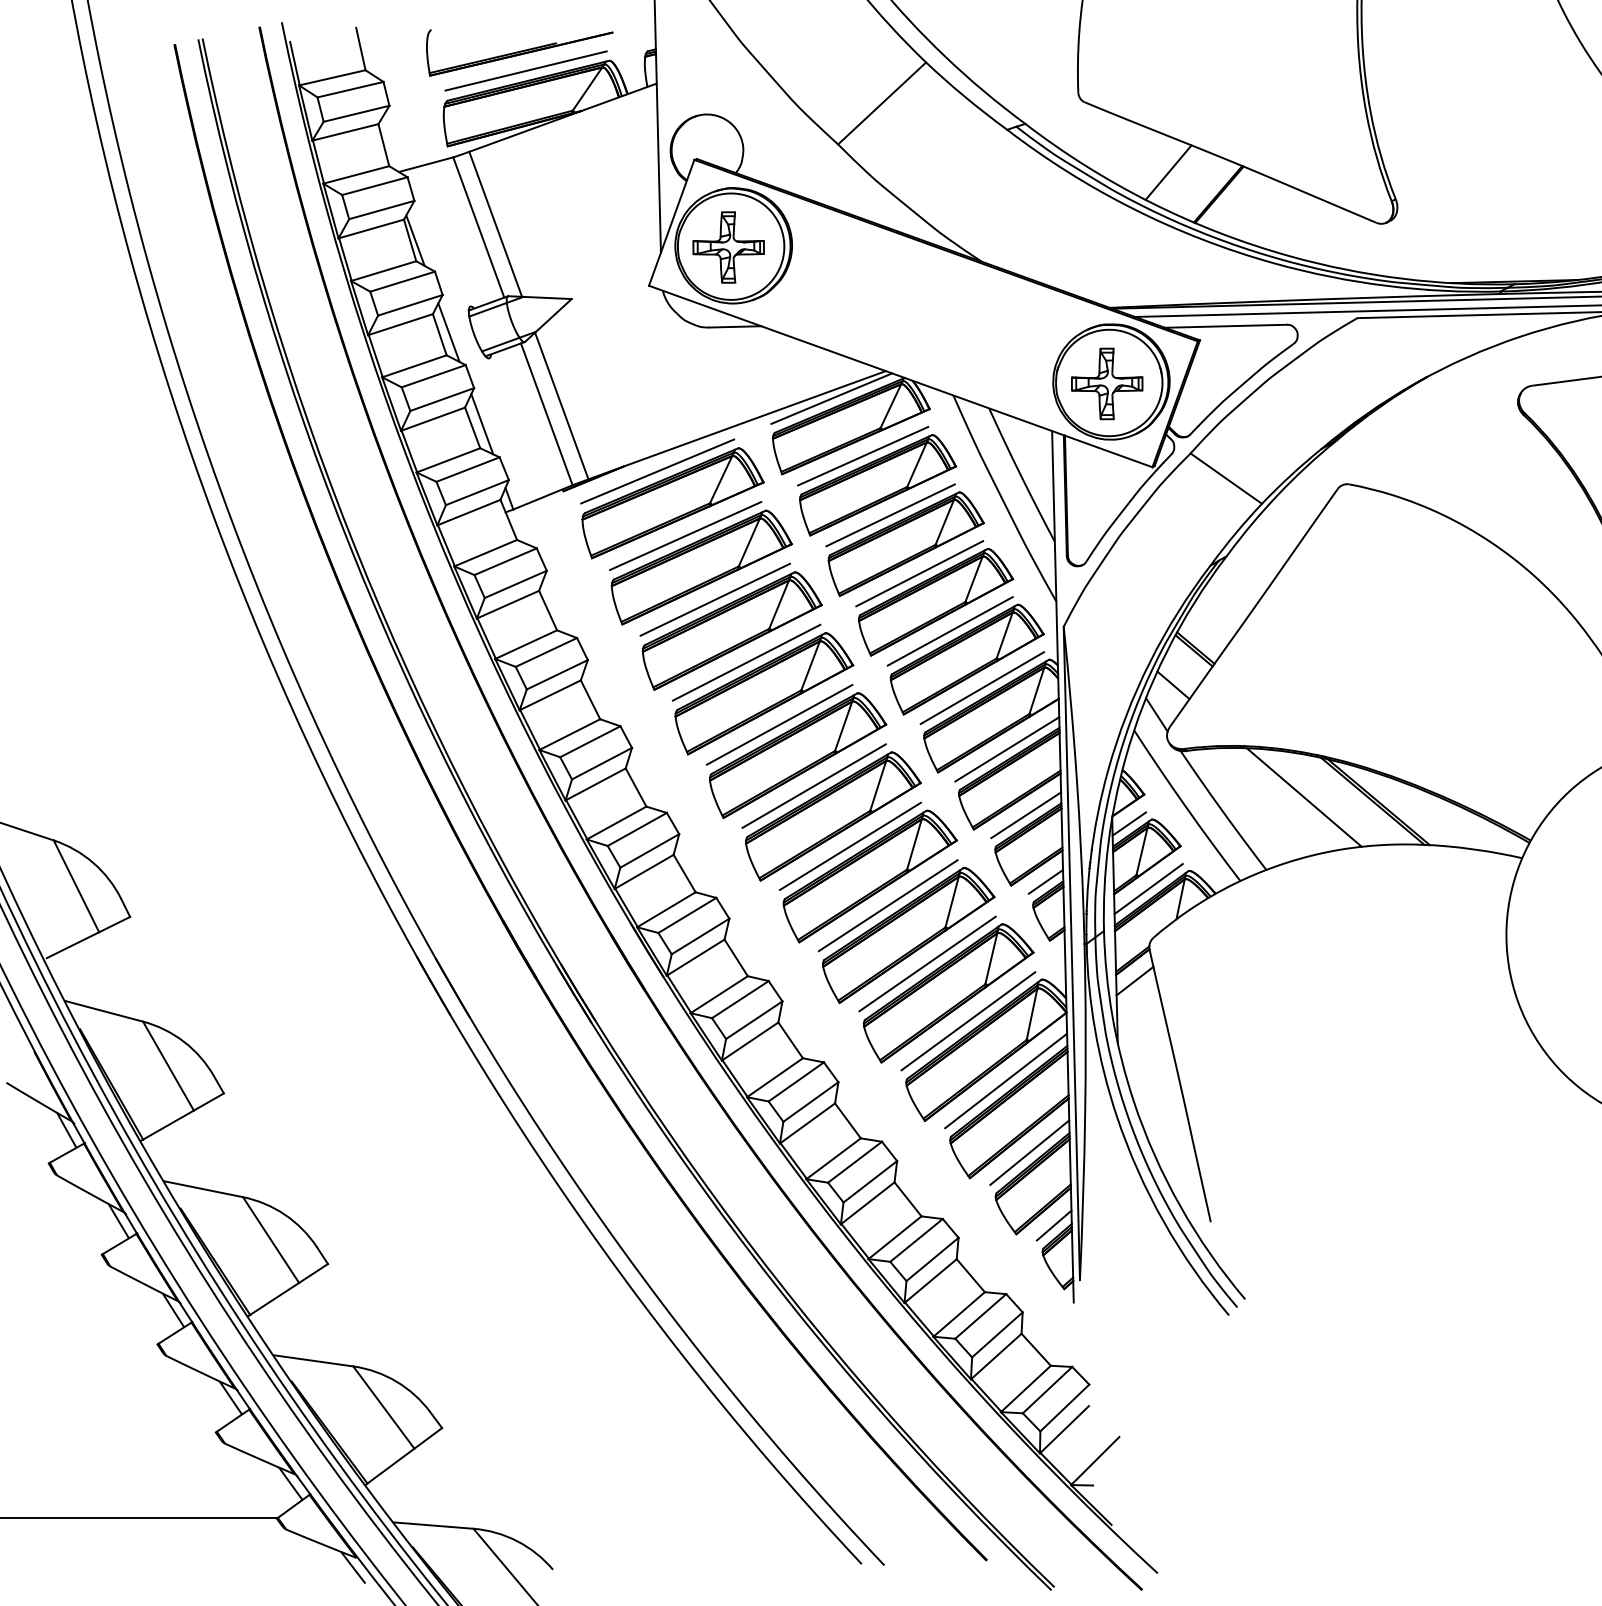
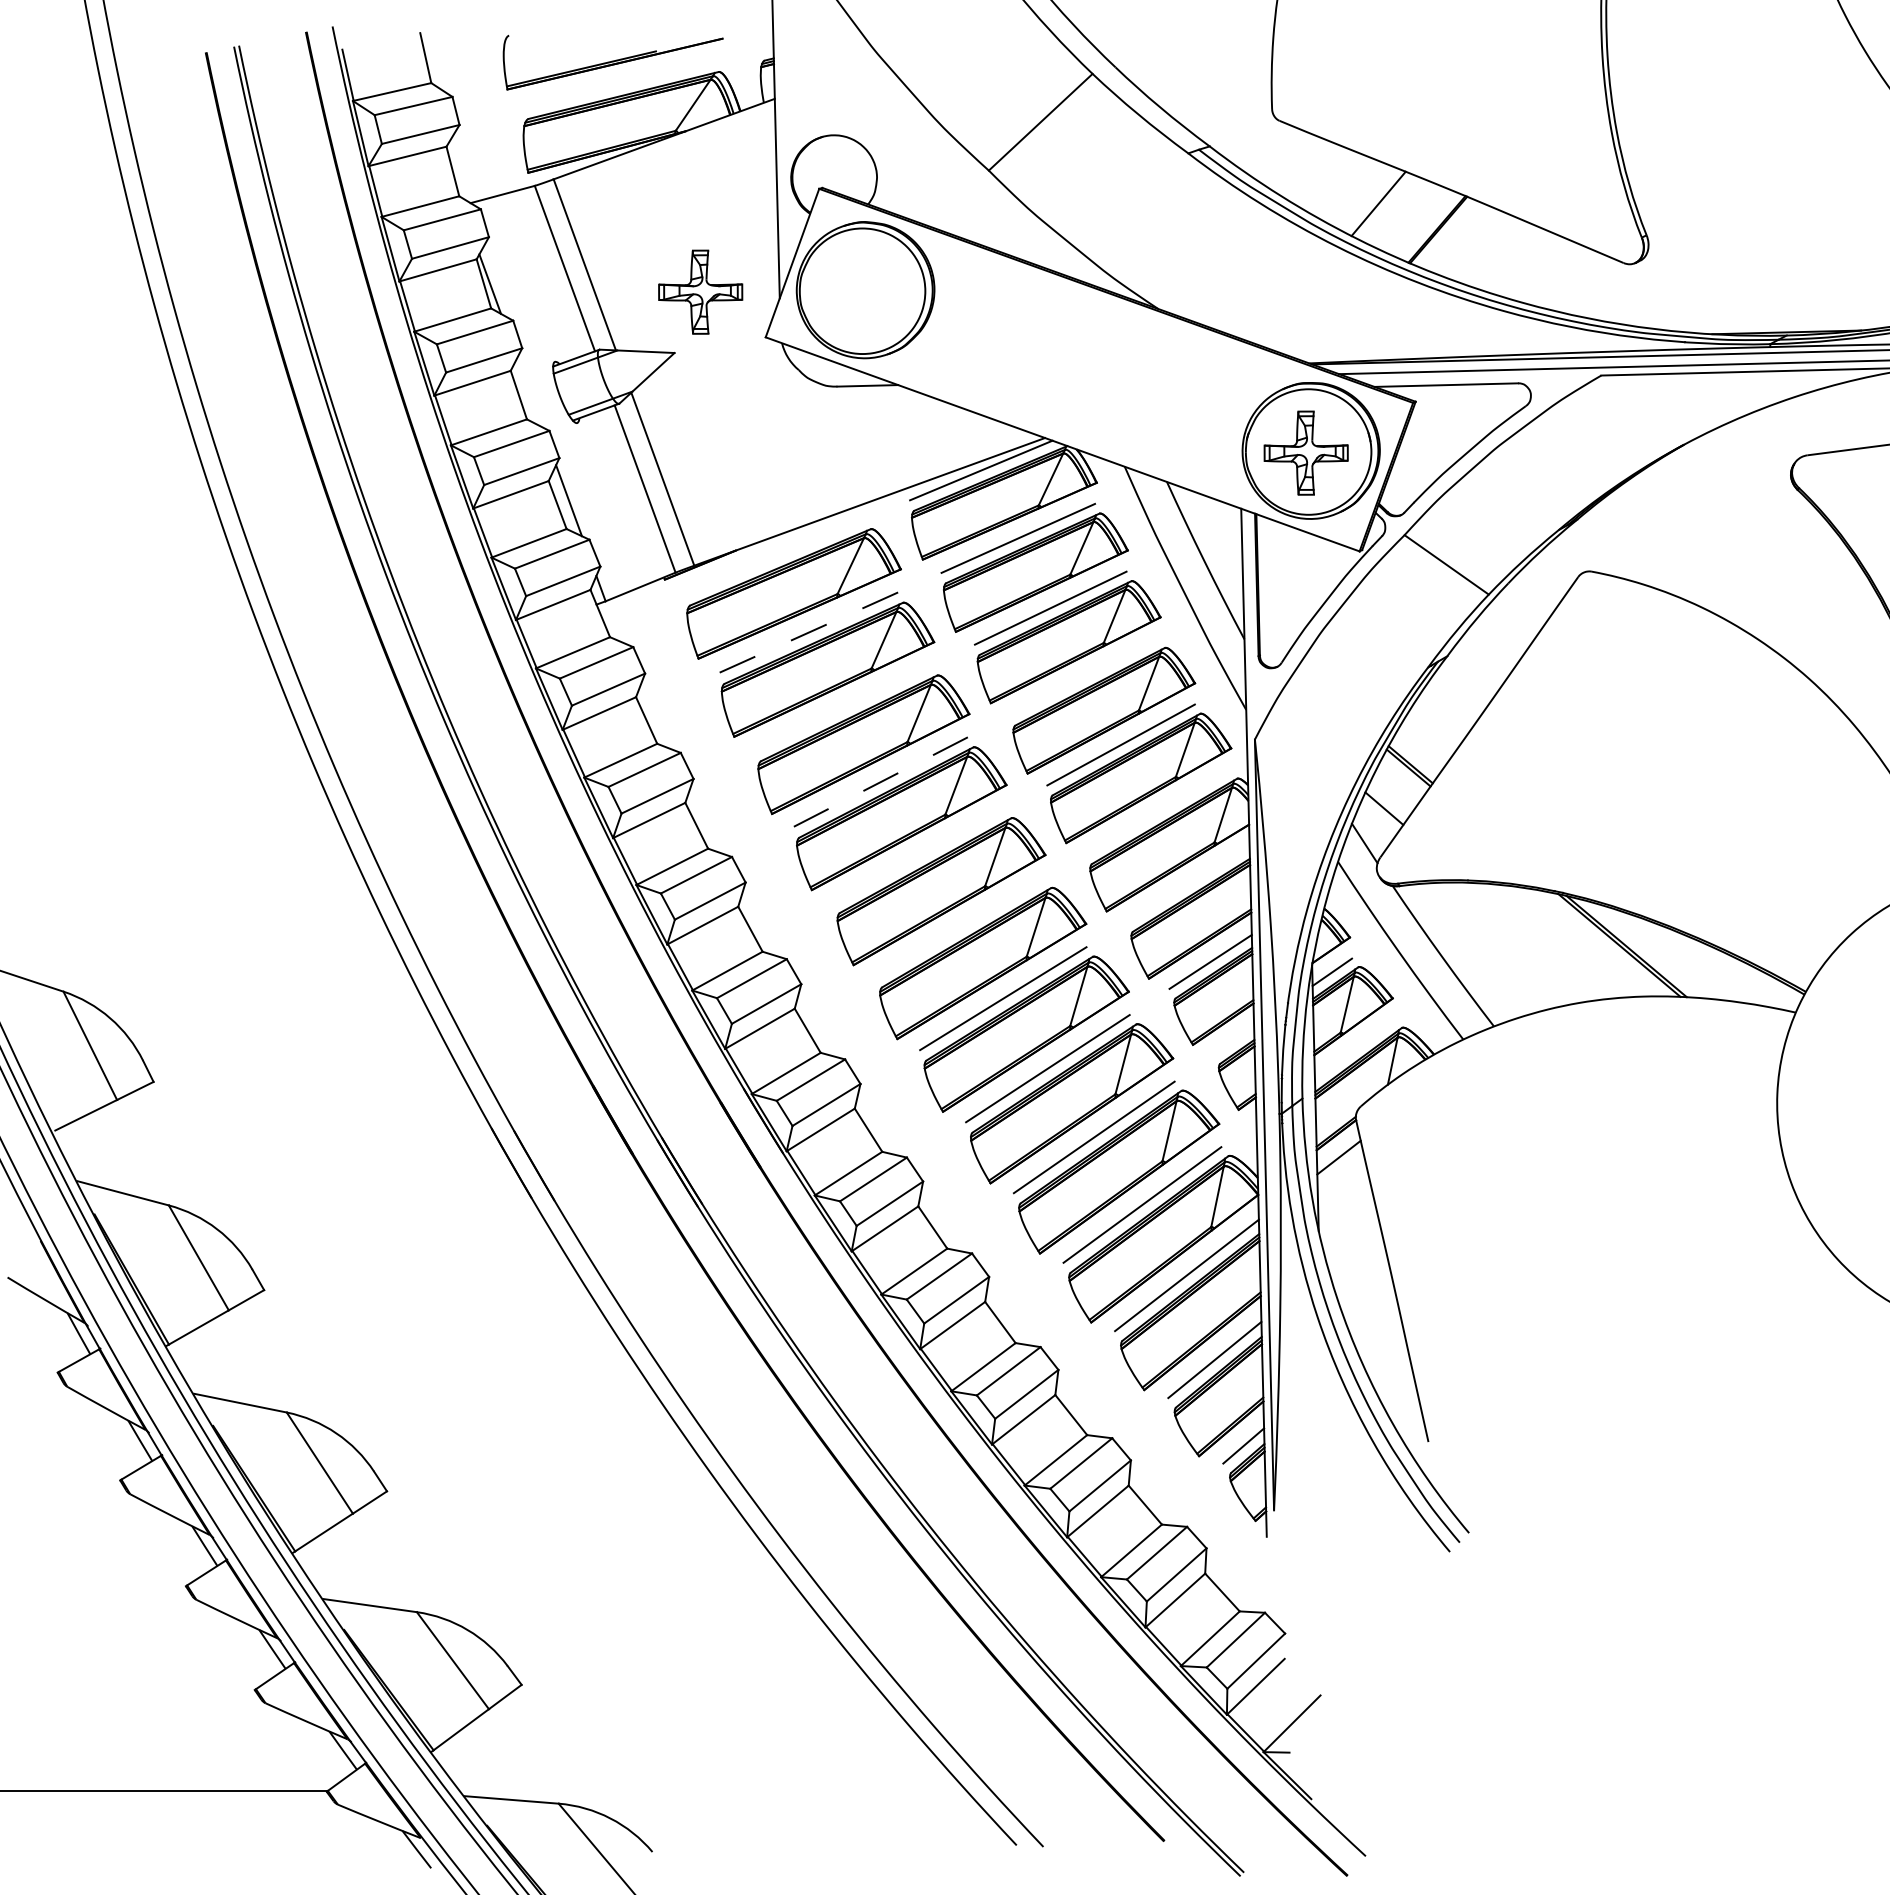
line: (525, 70) -> (620, 83), removed
part: (728, 246) -> (700, 291), moved
line: (448, 332) -> (529, 392), removed
line: (657, 471) -> (775, 556), removed
line: (685, 535) -> (808, 632), solid -> dashed
line: (919, 573) -> (1084, 676), removed
line: (714, 599) -> (843, 707), removed
line: (746, 663) -> (880, 782), solid -> dashed
line: (981, 687) -> (1158, 811), removed
line: (779, 725) -> (919, 855), removed
line: (1007, 749) -> (1188, 884), removed
line: (814, 786) -> (960, 927), removed
line: (1304, 797) -> (1538, 940), removed
line: (1045, 881) -> (1233, 1040), removed
line: (1148, 888) -> (1354, 1048), removed

